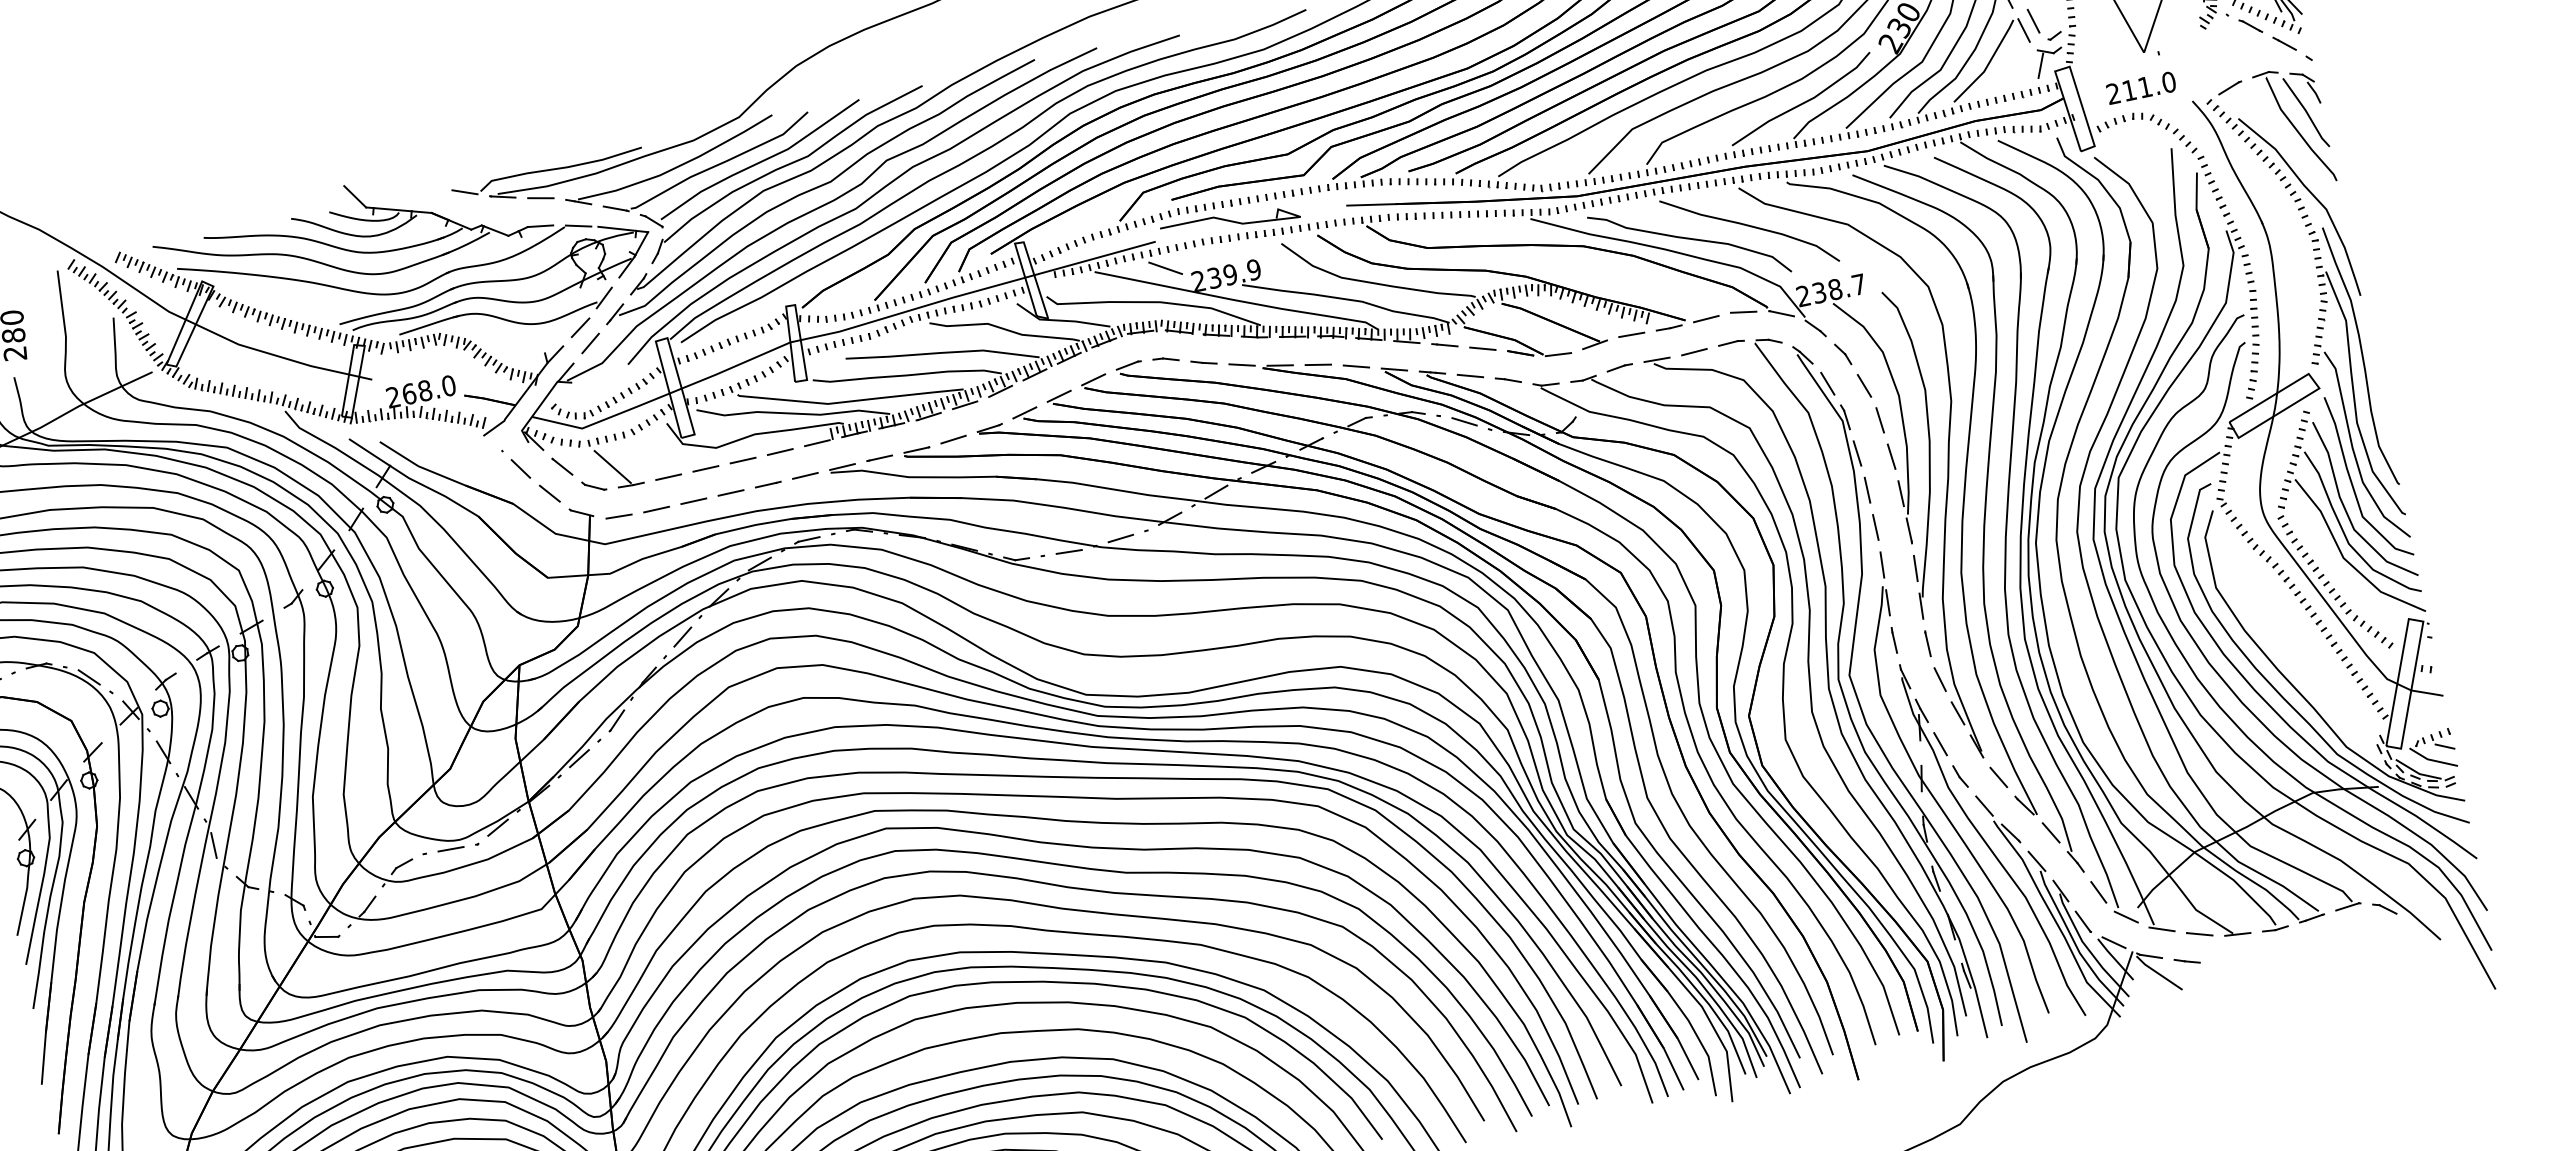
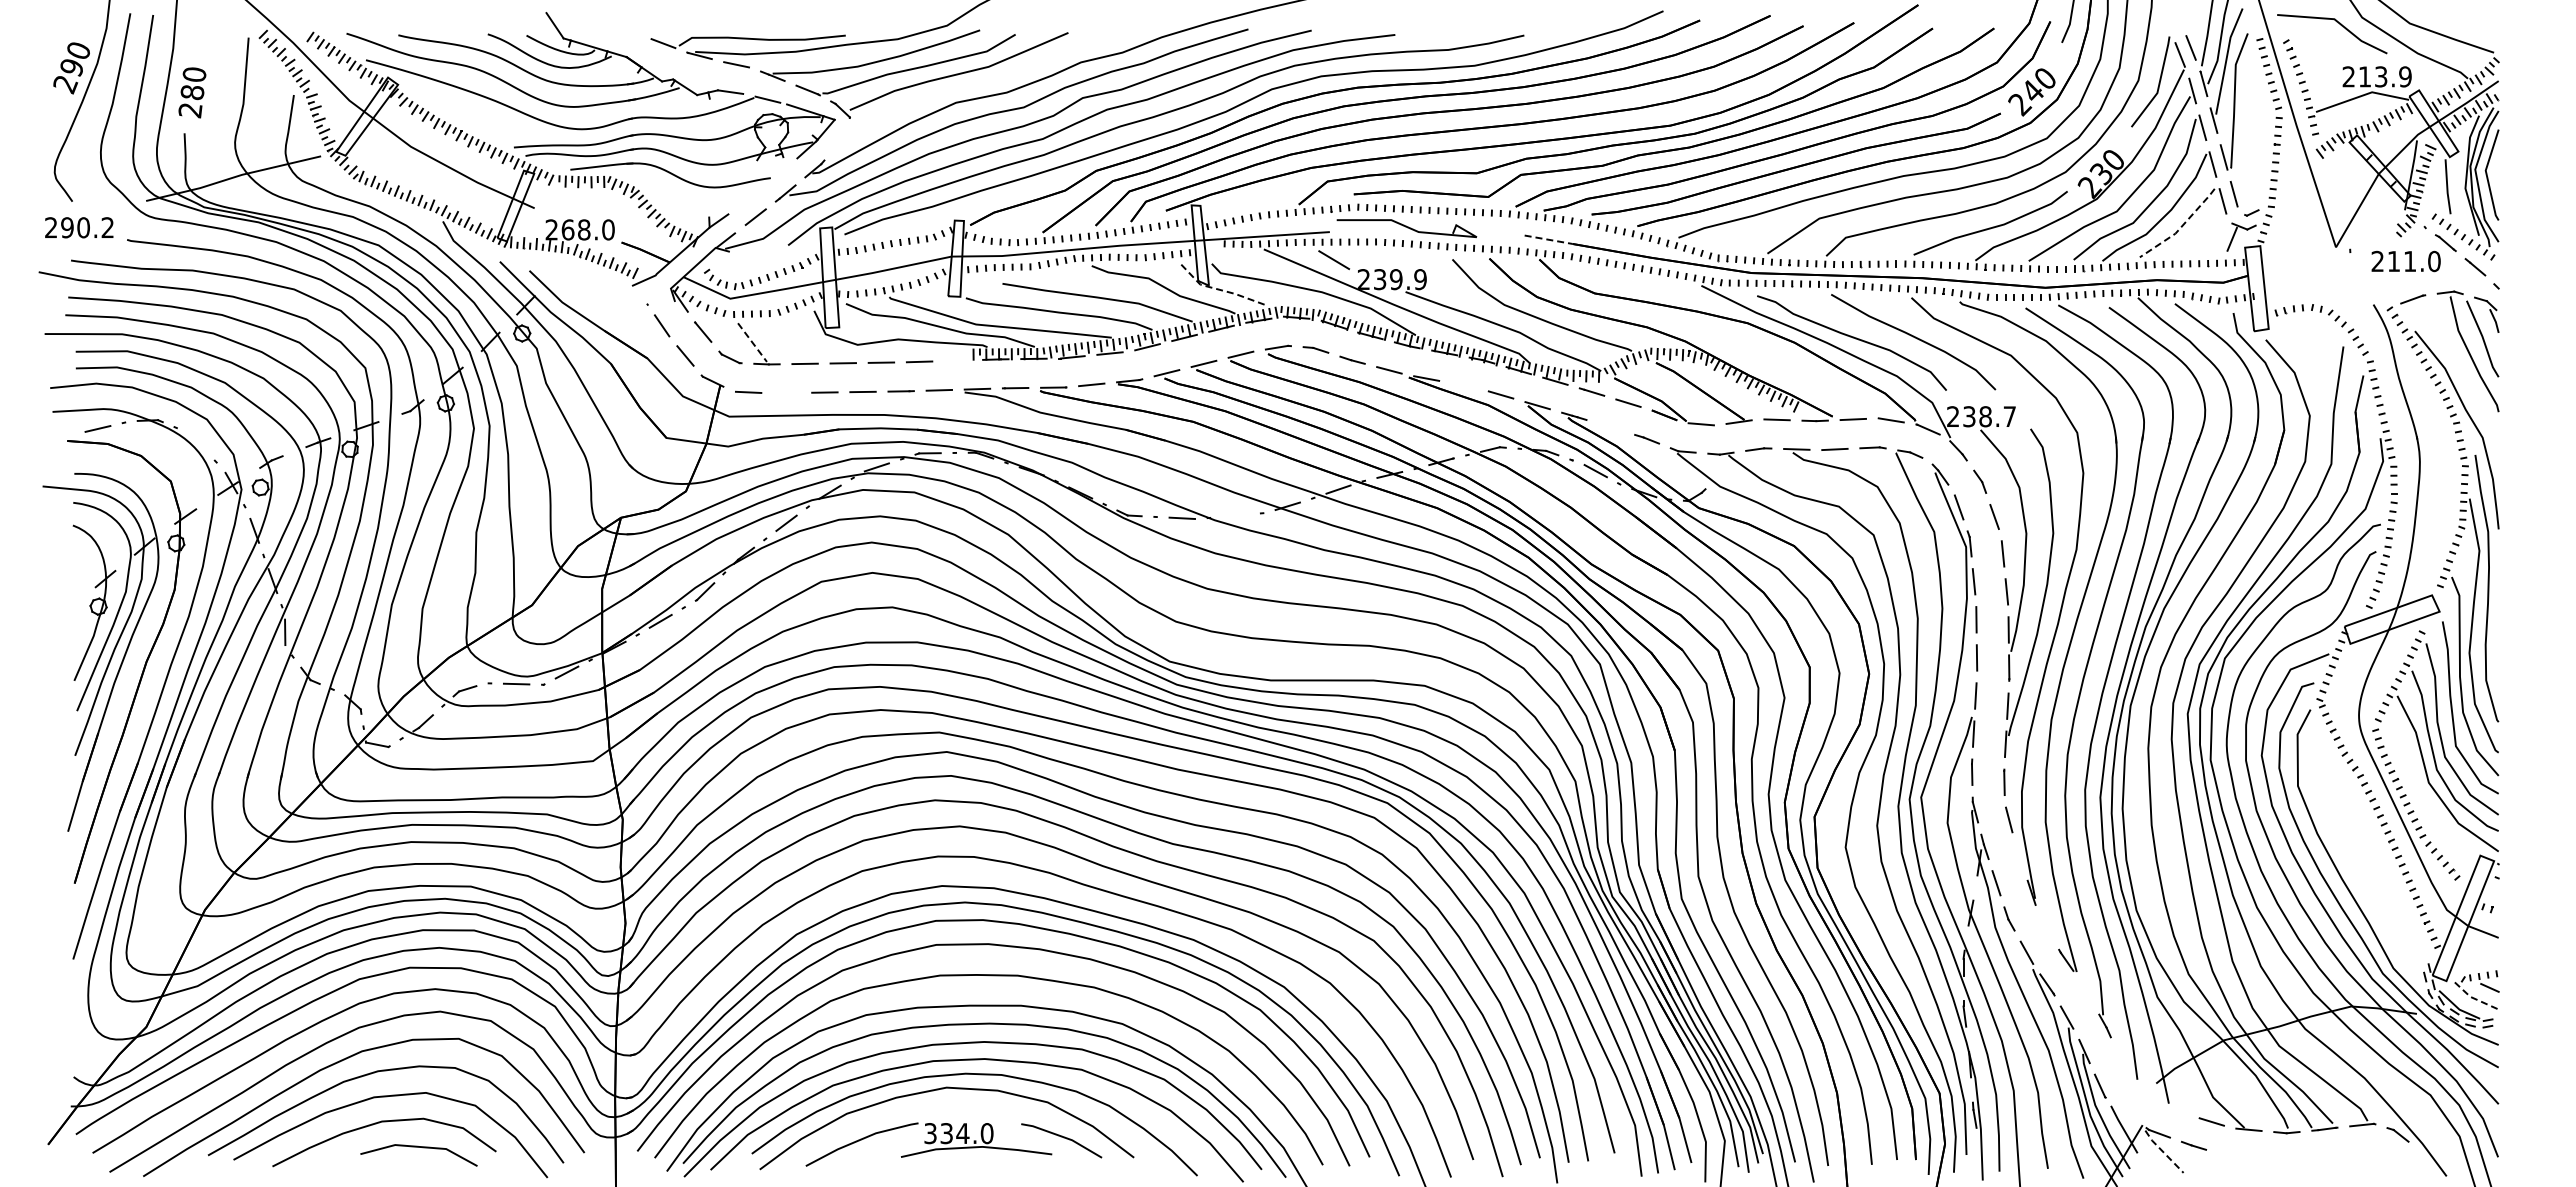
line: (1987, 64) -> (2180, 227), solid -> dashed
text: (2140, 88) -> (2405, 261), moved
part: (782, 168) -> (979, 84), removed
line: (1372, 204) -> (1549, 239), solid -> dashed
line: (604, 297) -> (778, 174), removed
line: (1061, 320) -> (1221, 290), solid -> dashed
line: (579, 327) -> (748, 199), removed
line: (1317, 364) -> (1463, 385), removed
line: (1470, 376) -> (1610, 427), removed
line: (817, 442) -> (957, 360), removed
line: (612, 467) -> (752, 343), solid -> dashed
line: (656, 508) -> (786, 392), removed
line: (1120, 538) -> (1235, 515), removed
line: (89, 677) -> (197, 442), removed
line: (1957, 713) -> (2019, 856), removed
line: (2432, 760) -> (2474, 998), solid -> dashed
line: (1998, 777) -> (2046, 927), removed
line: (2050, 832) -> (2086, 992), removed
line: (2098, 892) -> (2121, 1060), removed
line: (2126, 916) -> (2143, 1089), removed
line: (2161, 929) -> (2175, 1109), removed
line: (2113, 942) -> (2125, 1112), removed
line: (2158, 973) -> (2163, 1152), solid -> dashed

